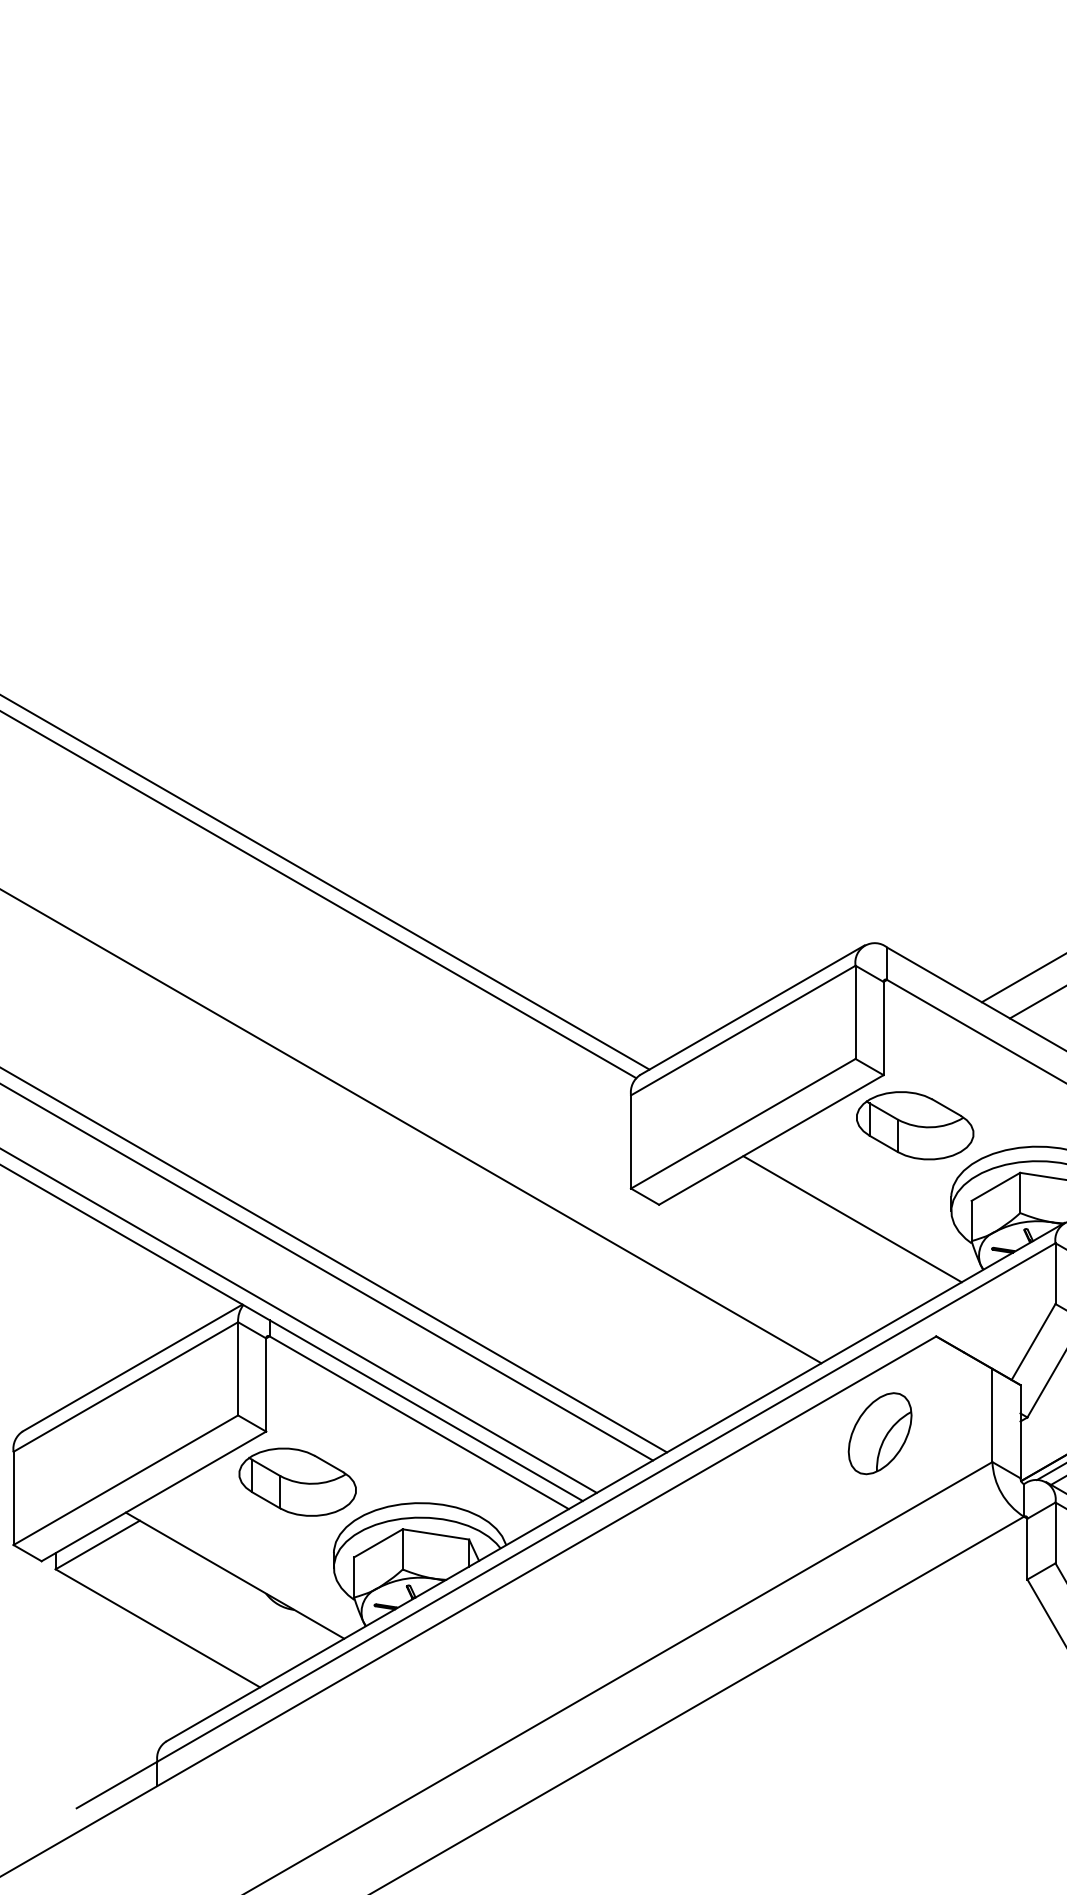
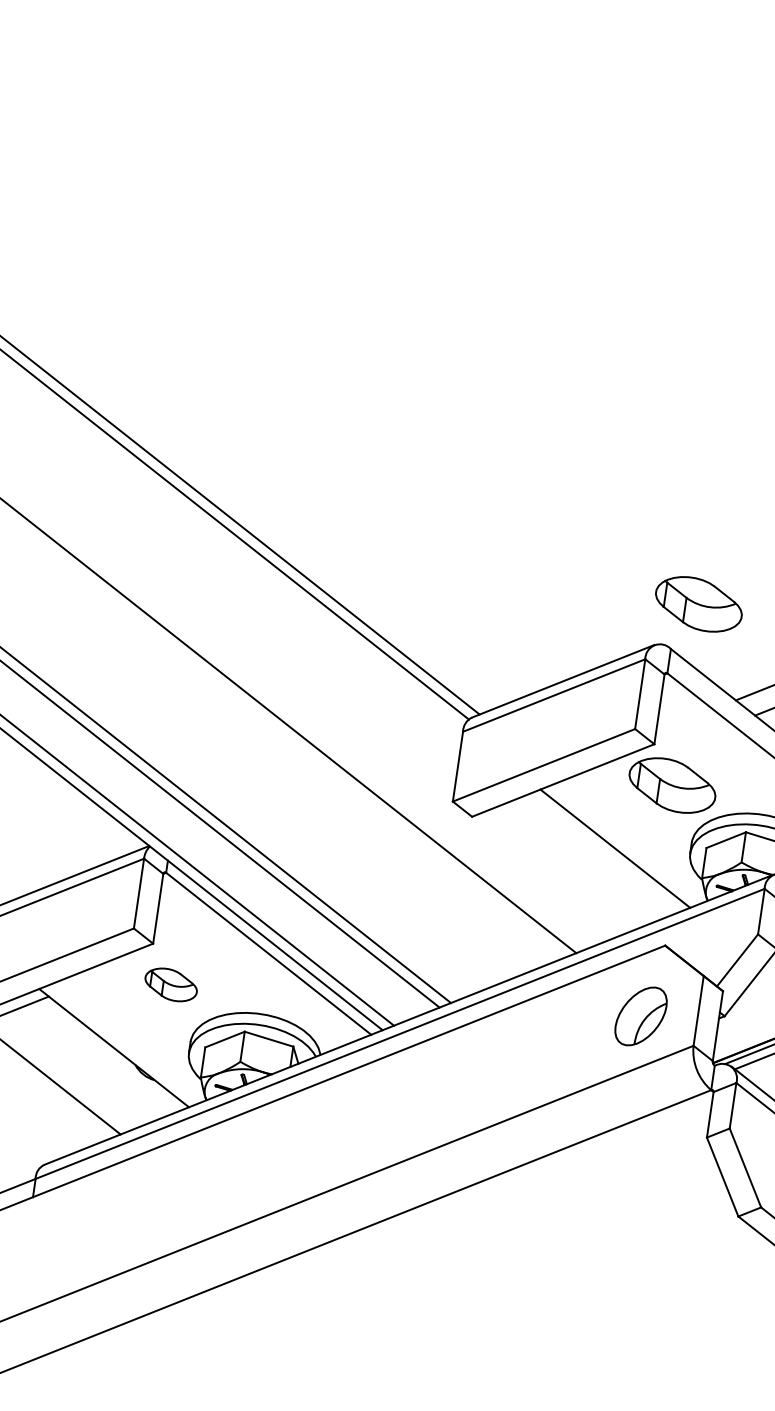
part: (915, 883) -> (699, 604), added
part: (879, 1433) -> (640, 1016), moved
part: (297, 1481) -> (171, 984), size x0.6

